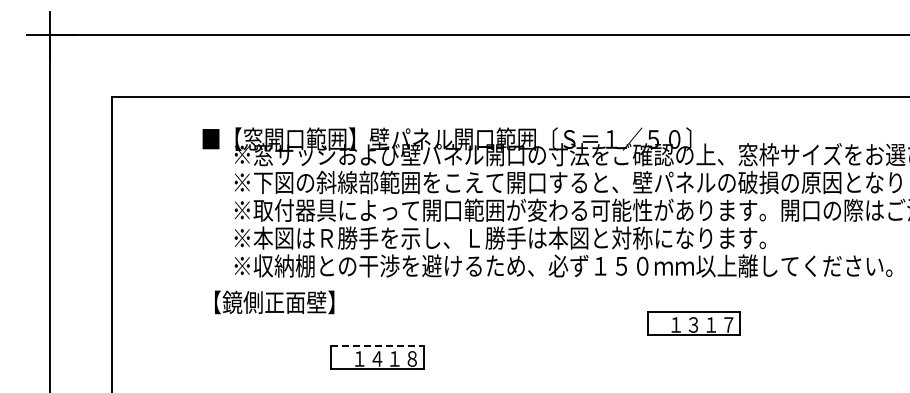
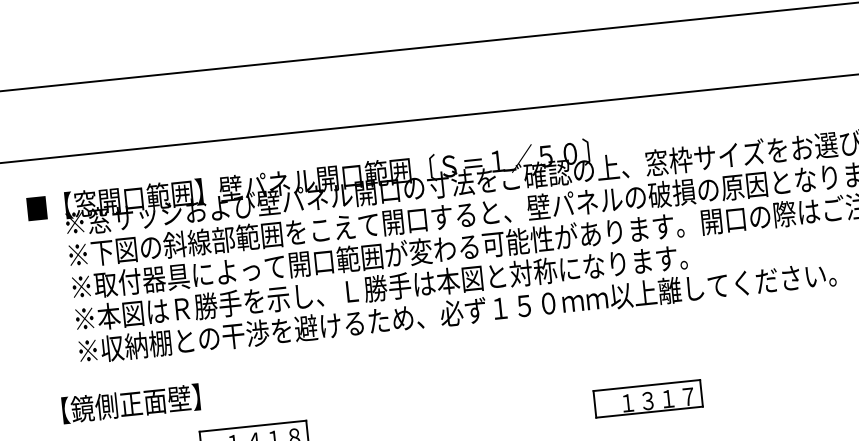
text: (274, 302) -> (130, 403), moved
part: (693, 323) -> (647, 399), moved
line: (377, 345) -> (252, 426), dashed -> solid

